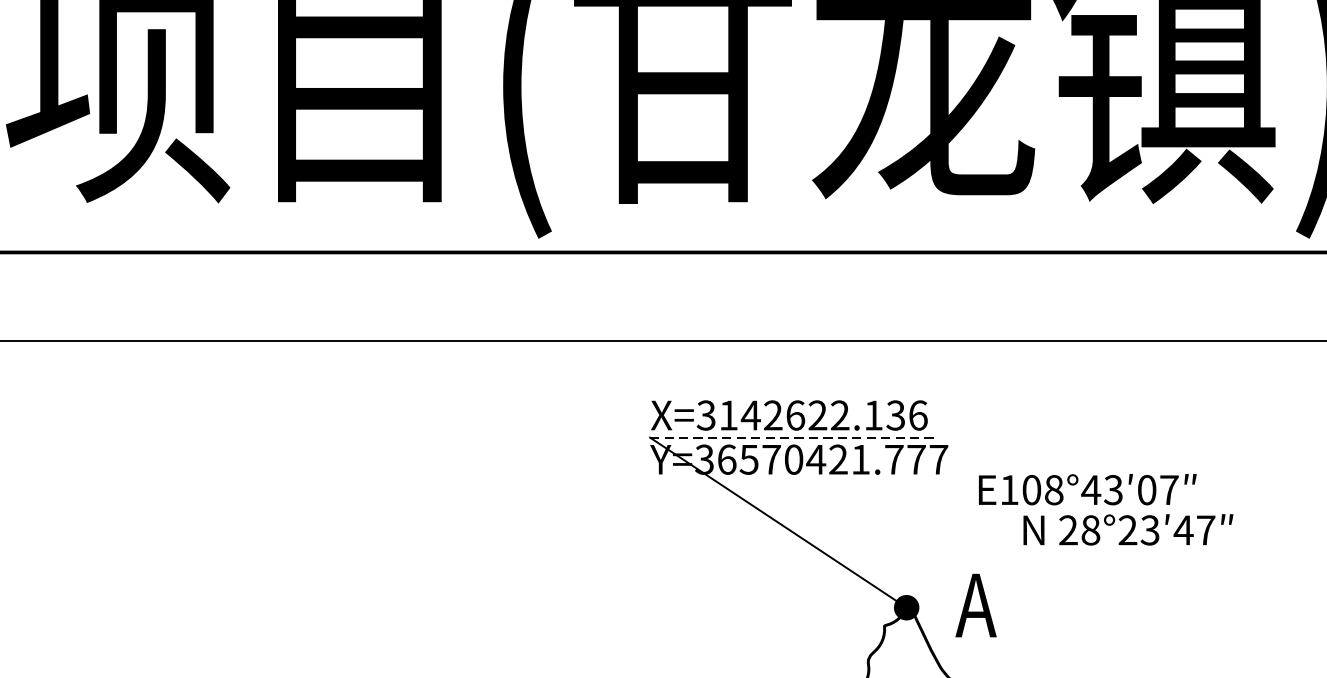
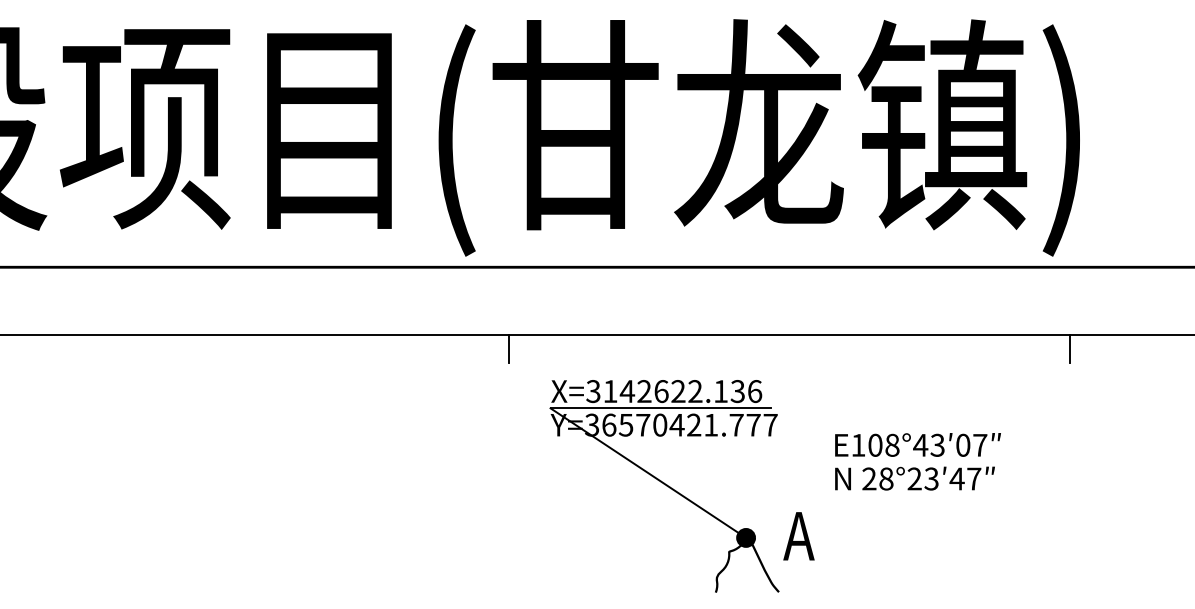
line: (596, 359) -> (509, 348), added
line: (794, 437) -> (660, 408), dashed -> solid
text: (1087, 489) -> (917, 444), moved

